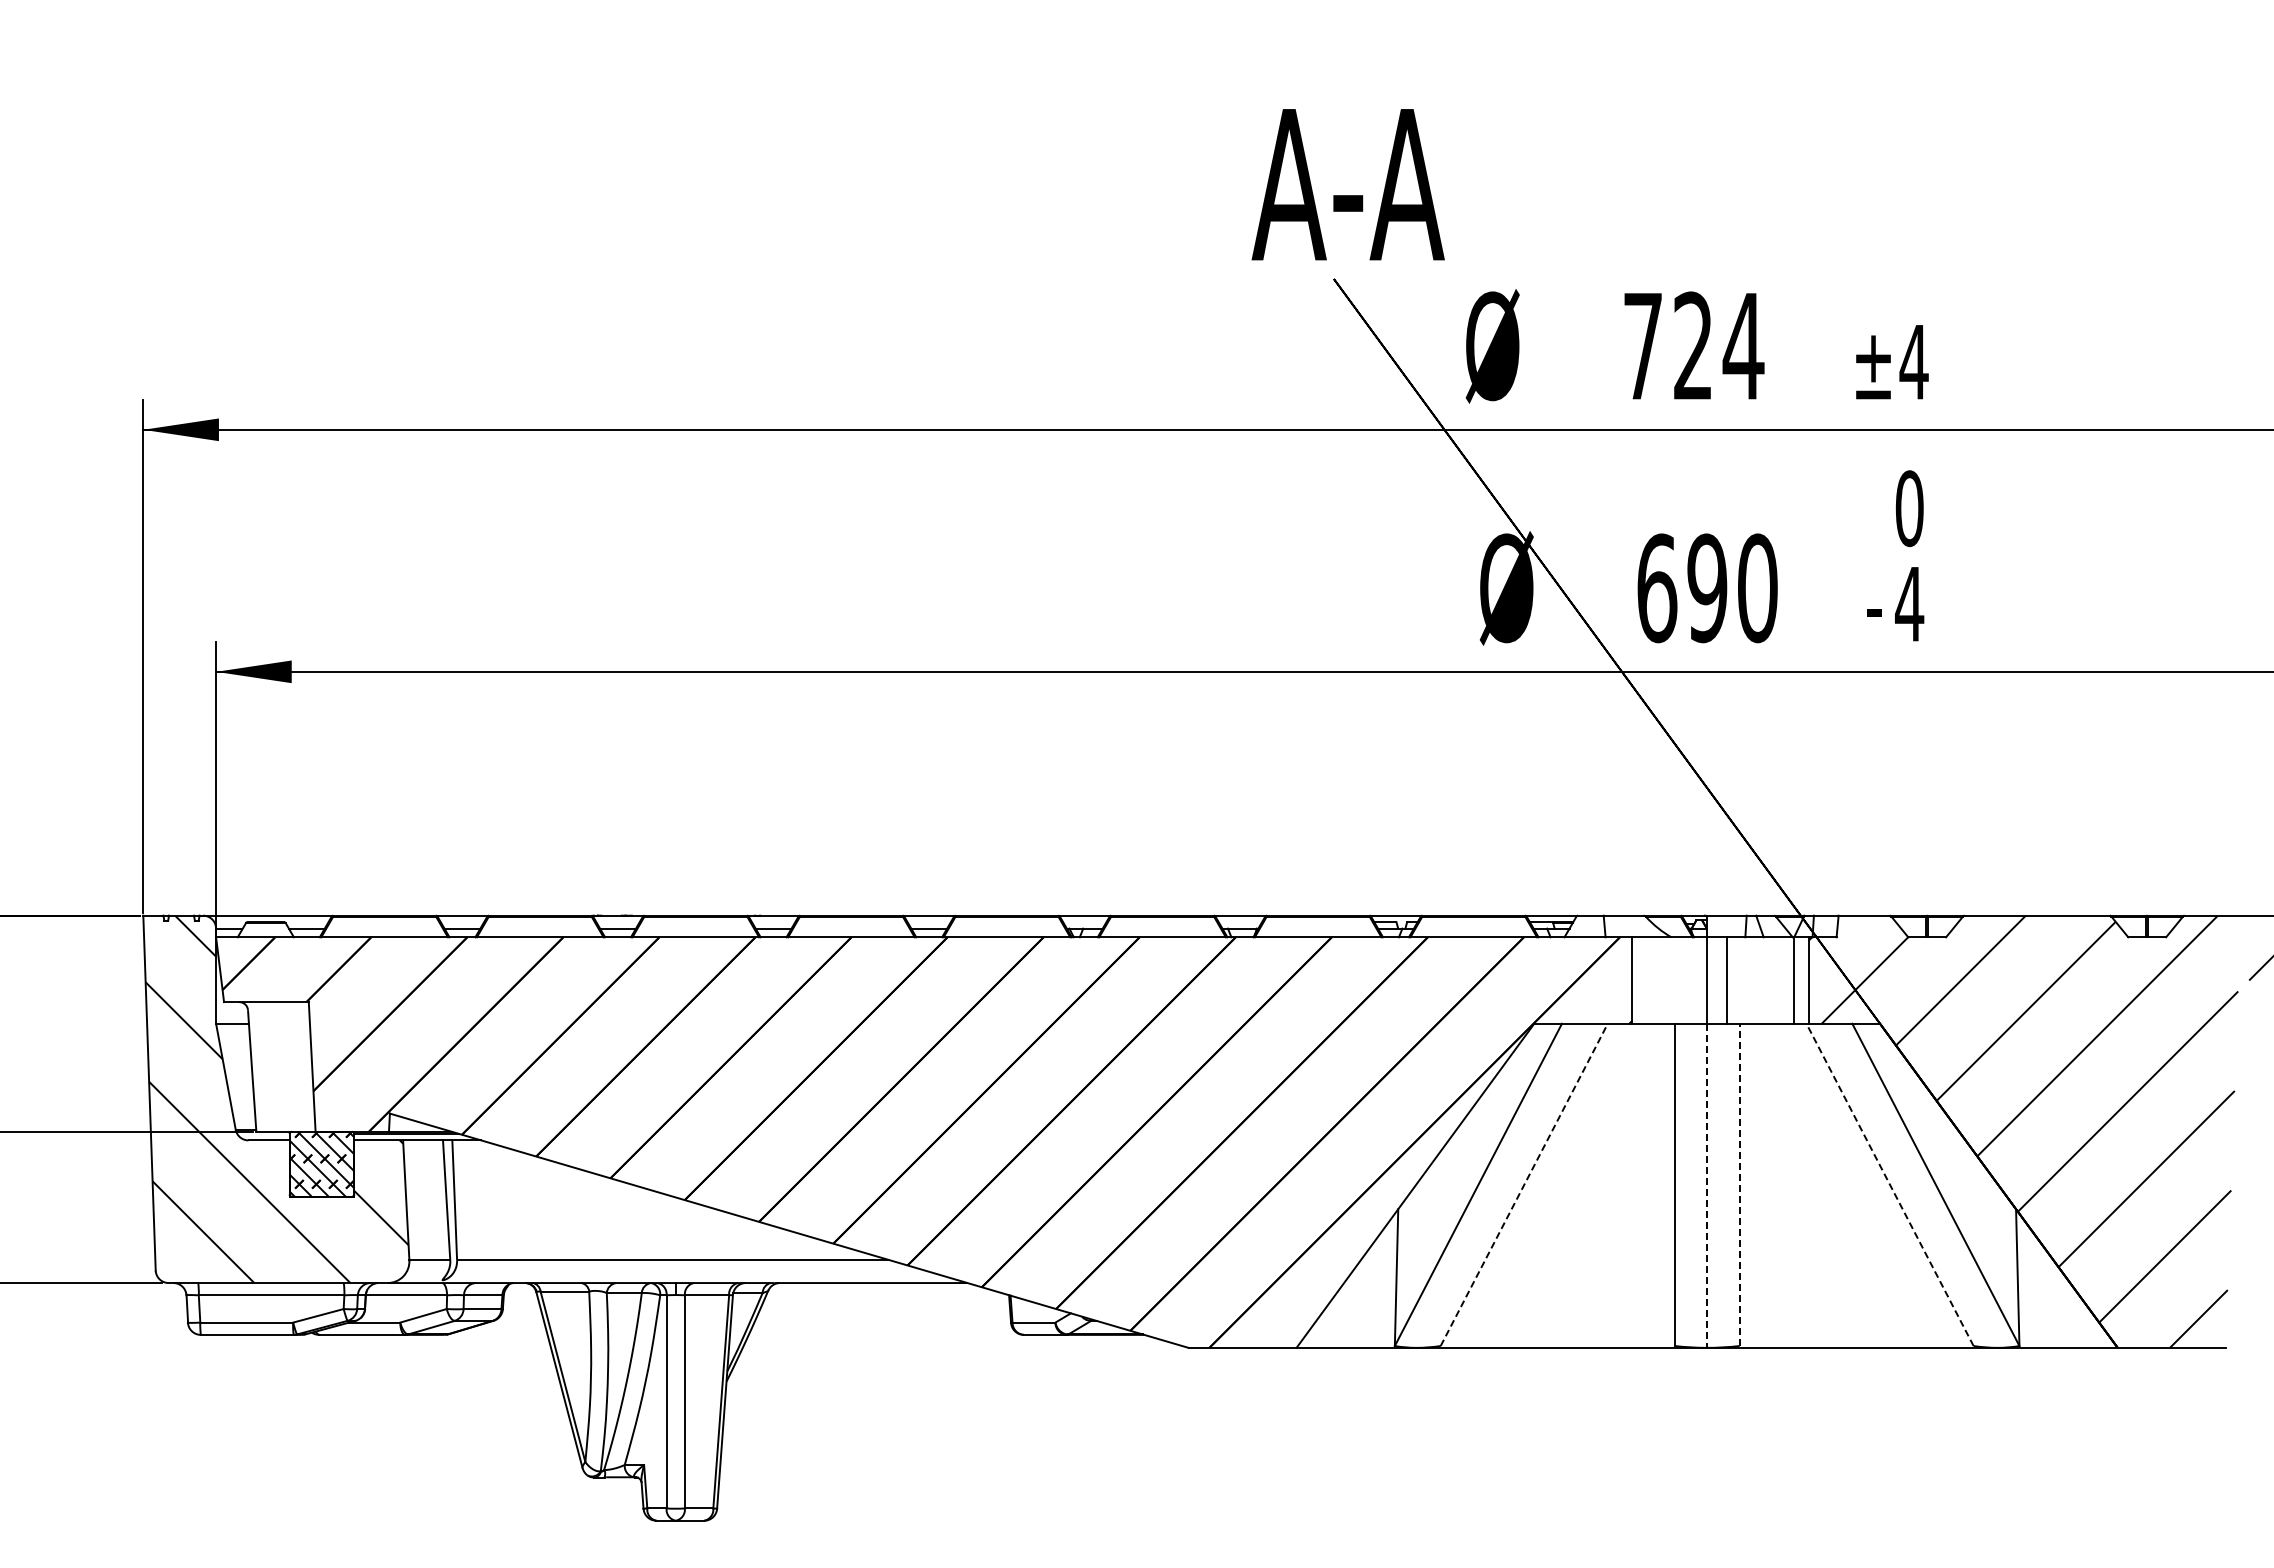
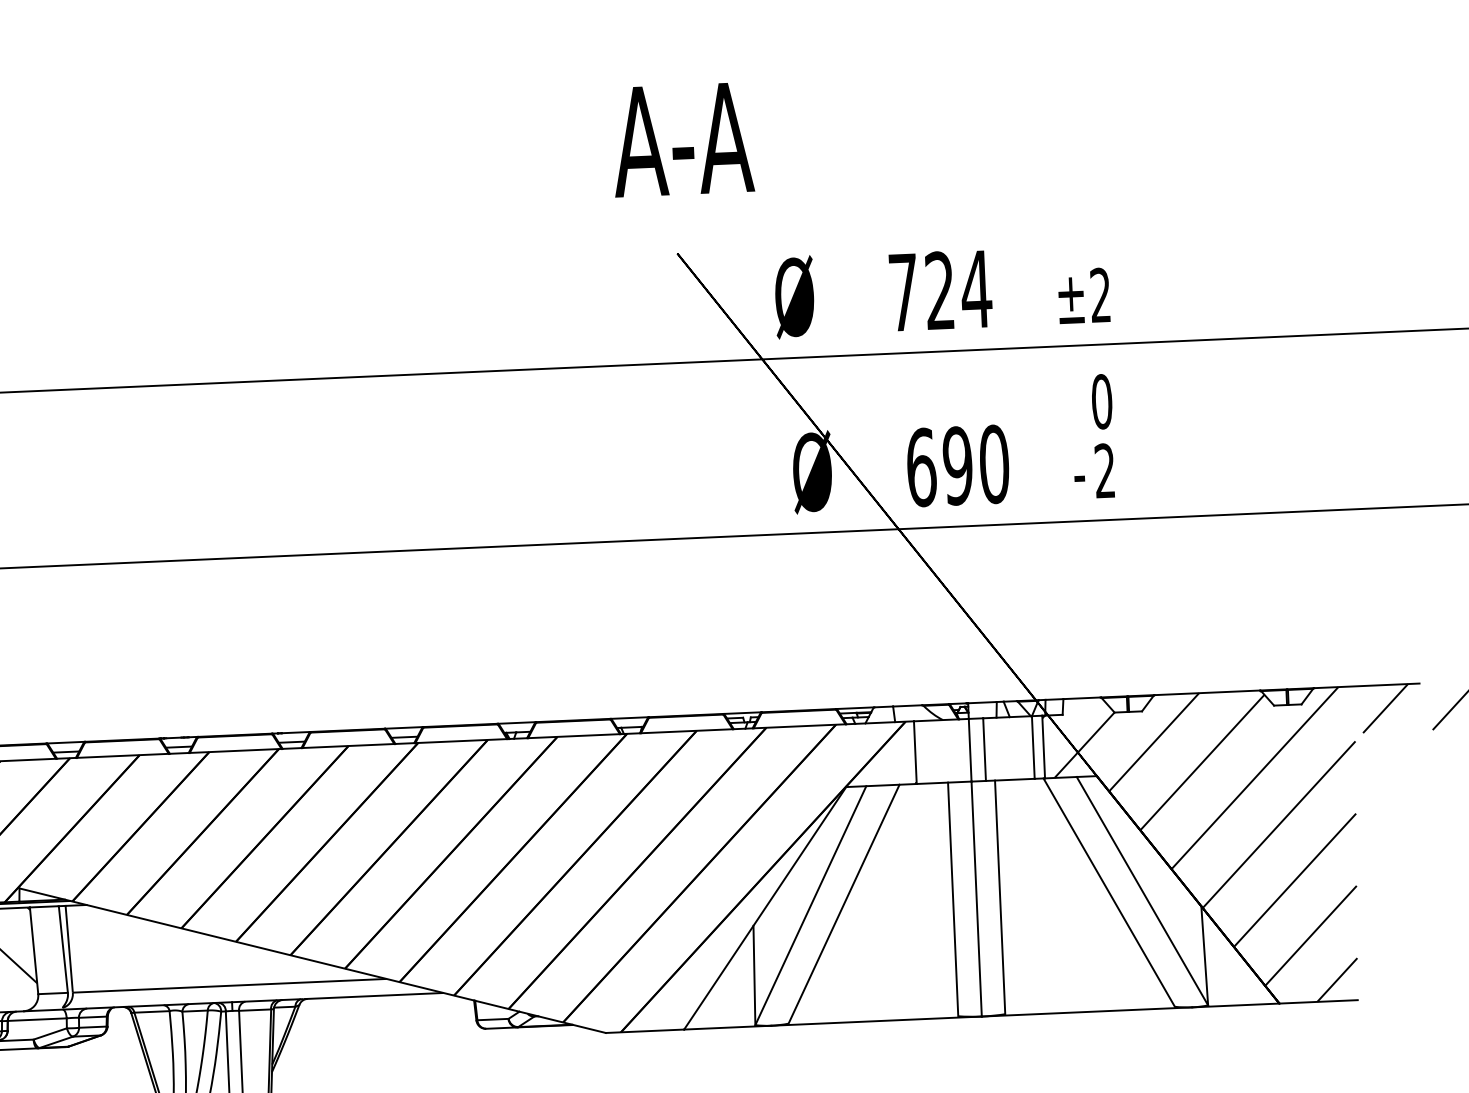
text: (1347, 184) -> (682, 139), moved
text: (1913, 361) -> (1100, 295), ±4 -> ±2
text: (1909, 603) -> (1104, 470), 4 -> 2
line: (1524, 1184) -> (844, 903), dashed -> solid
line: (1739, 1184) -> (1000, 897), dashed -> solid
line: (1890, 1184) -> (1109, 892), dashed -> solid
line: (1707, 1186) -> (976, 899), dashed -> solid

